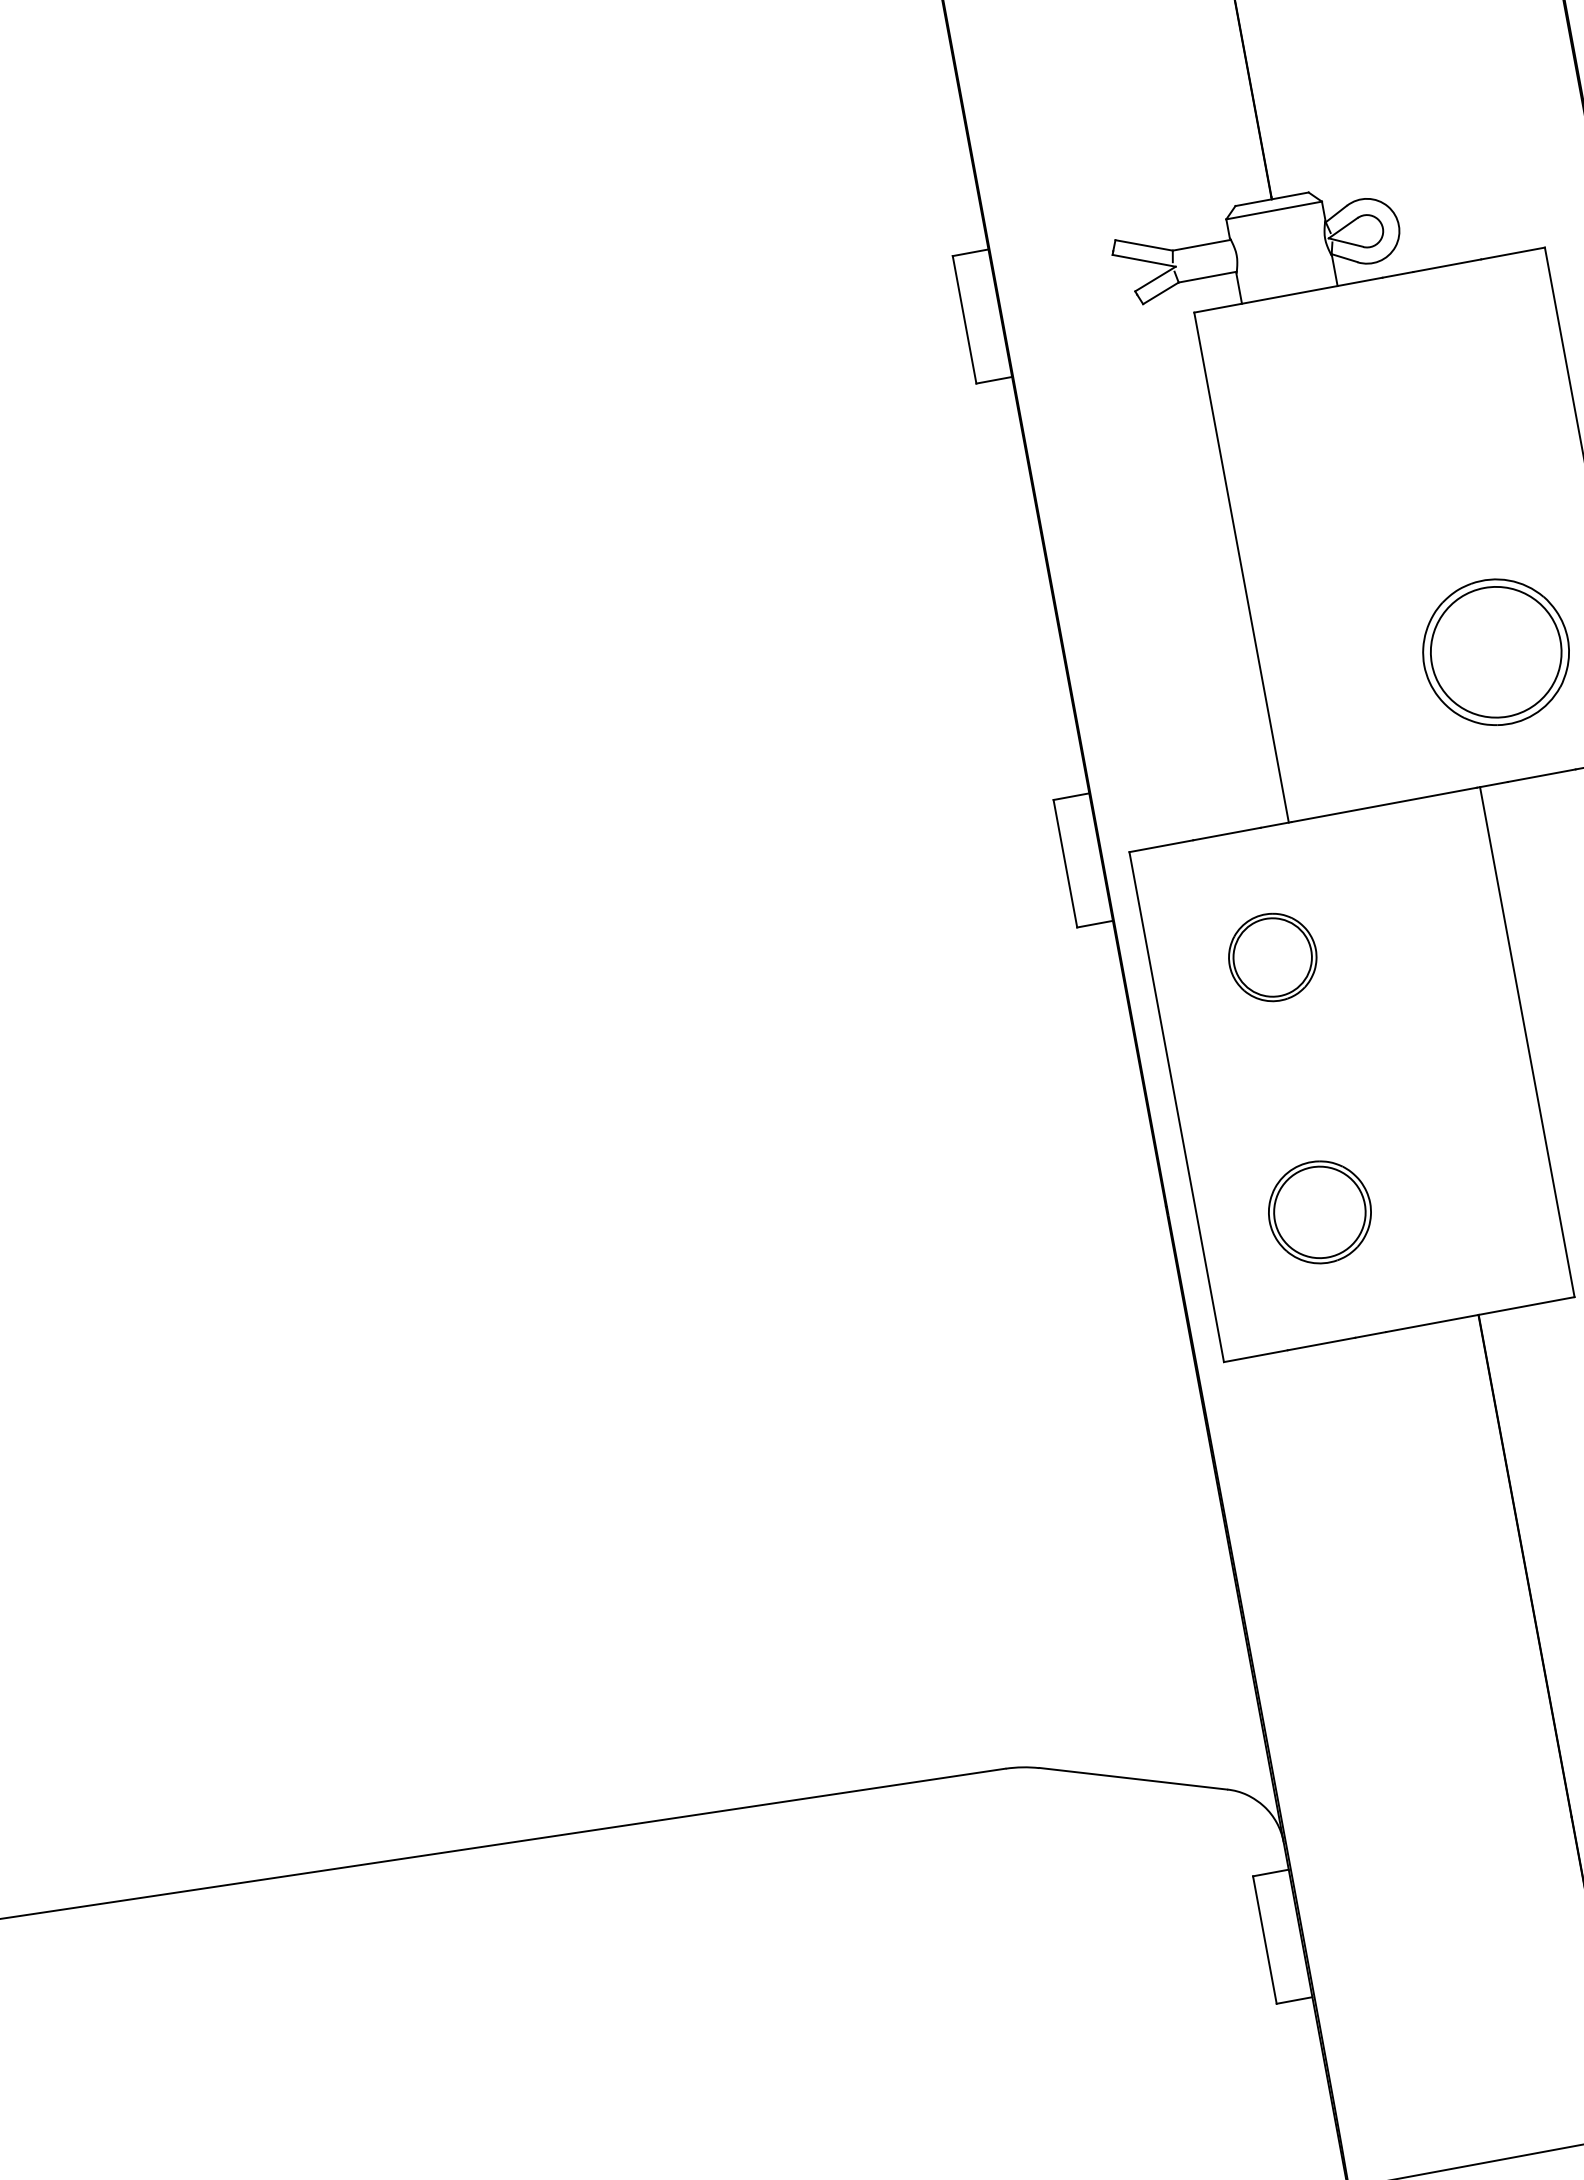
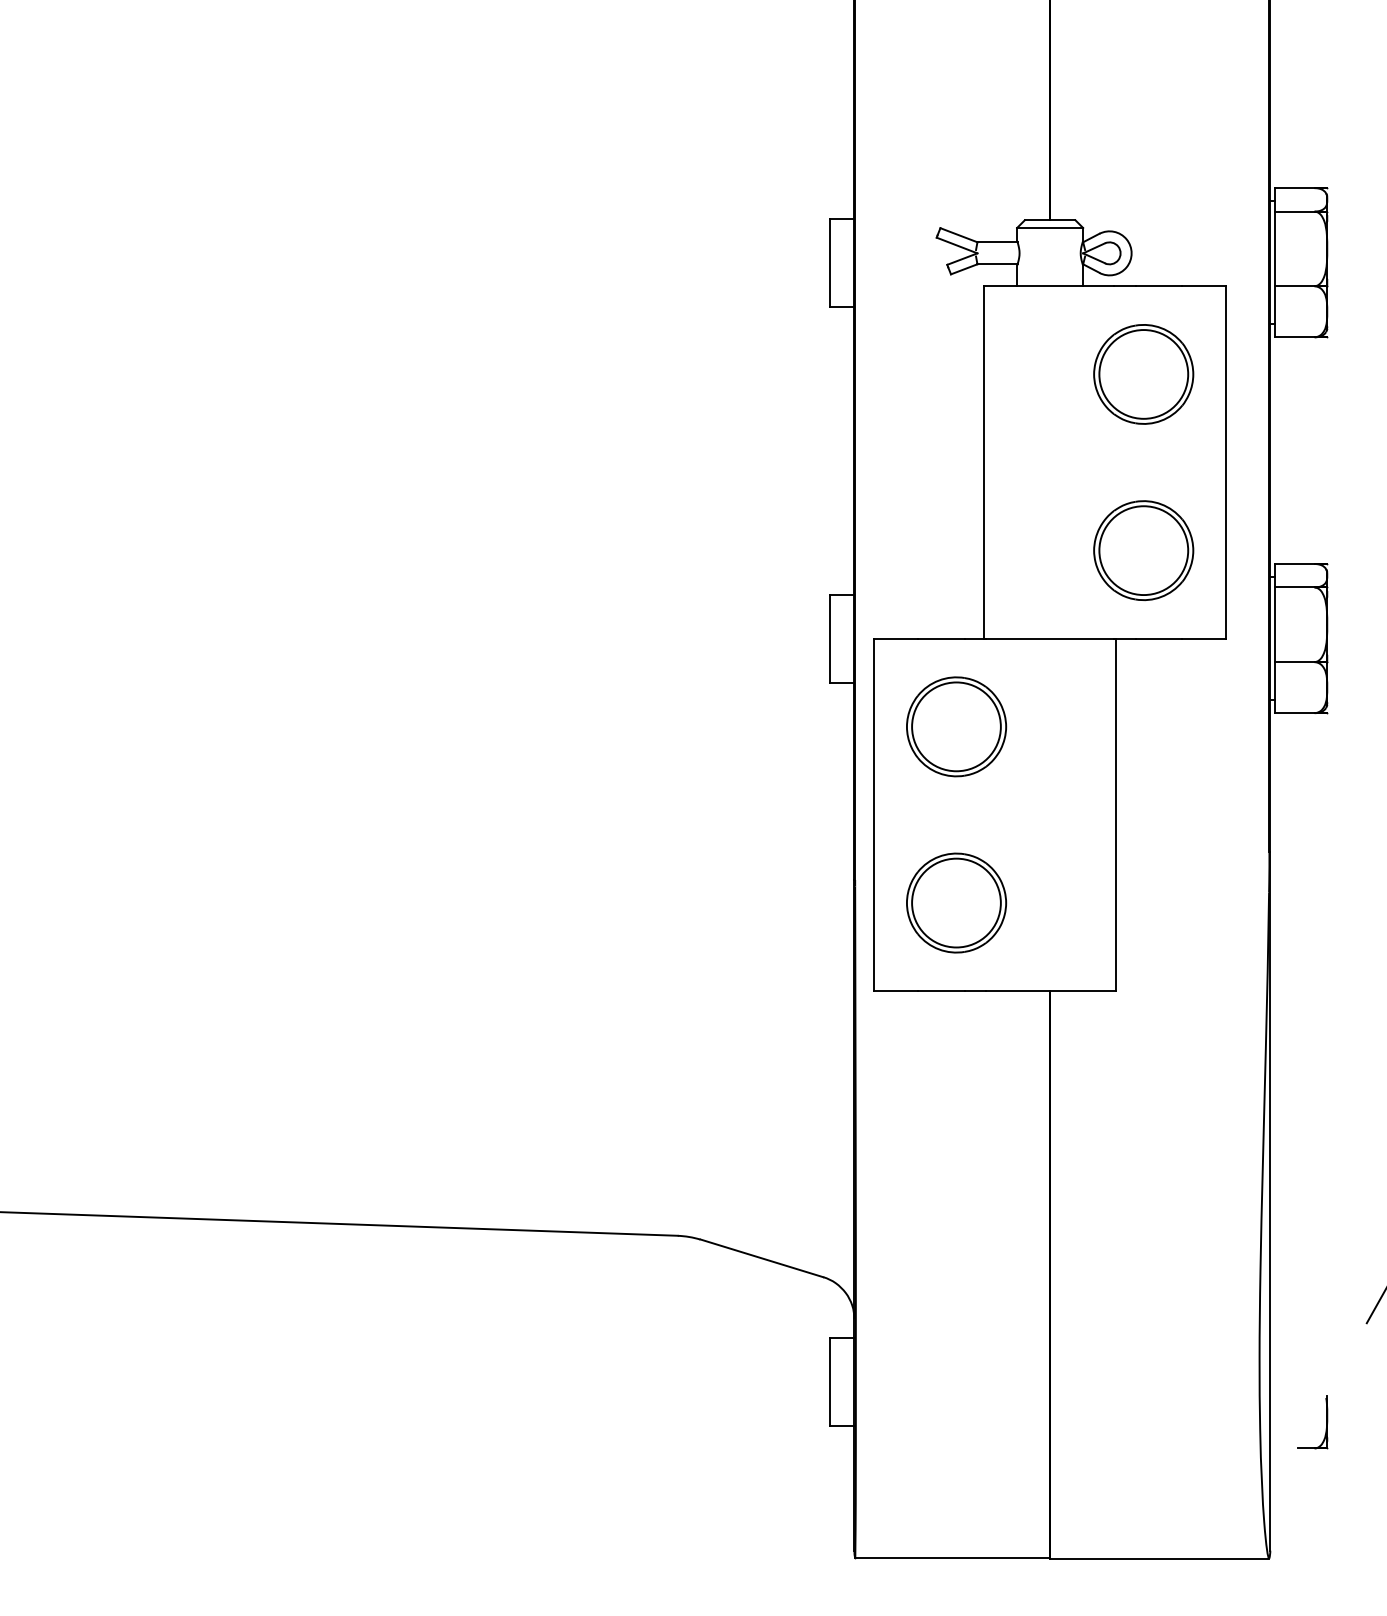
part: (1448, 397) -> (1143, 374), added
part: (1272, 956) -> (956, 726), size x1.67
part: (1319, 1211) -> (956, 902), size x1.43

